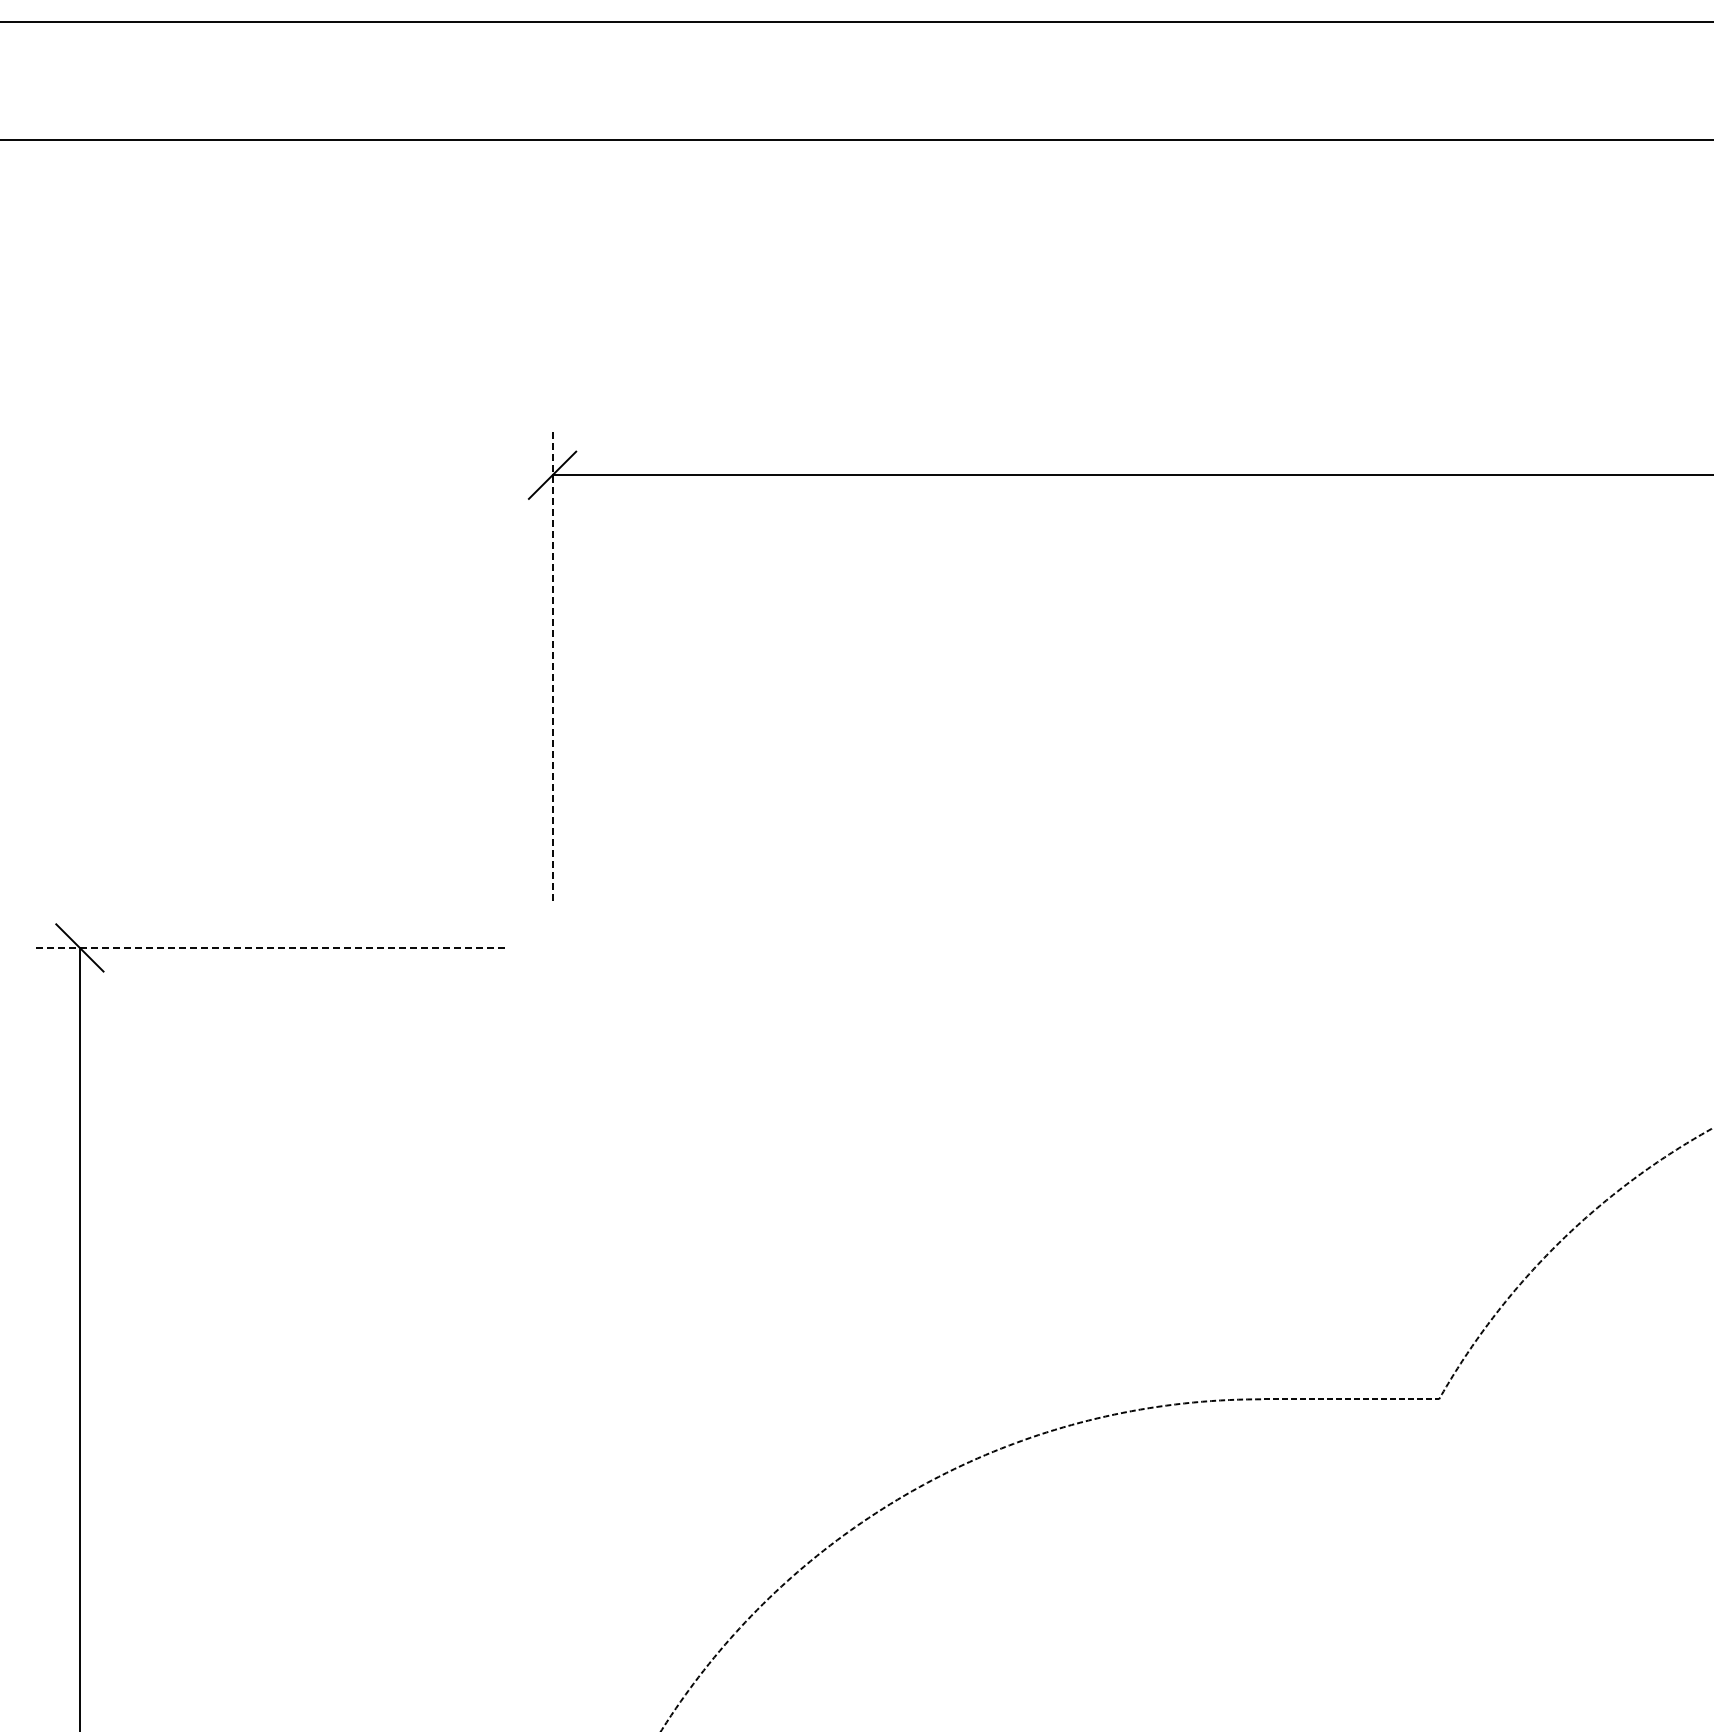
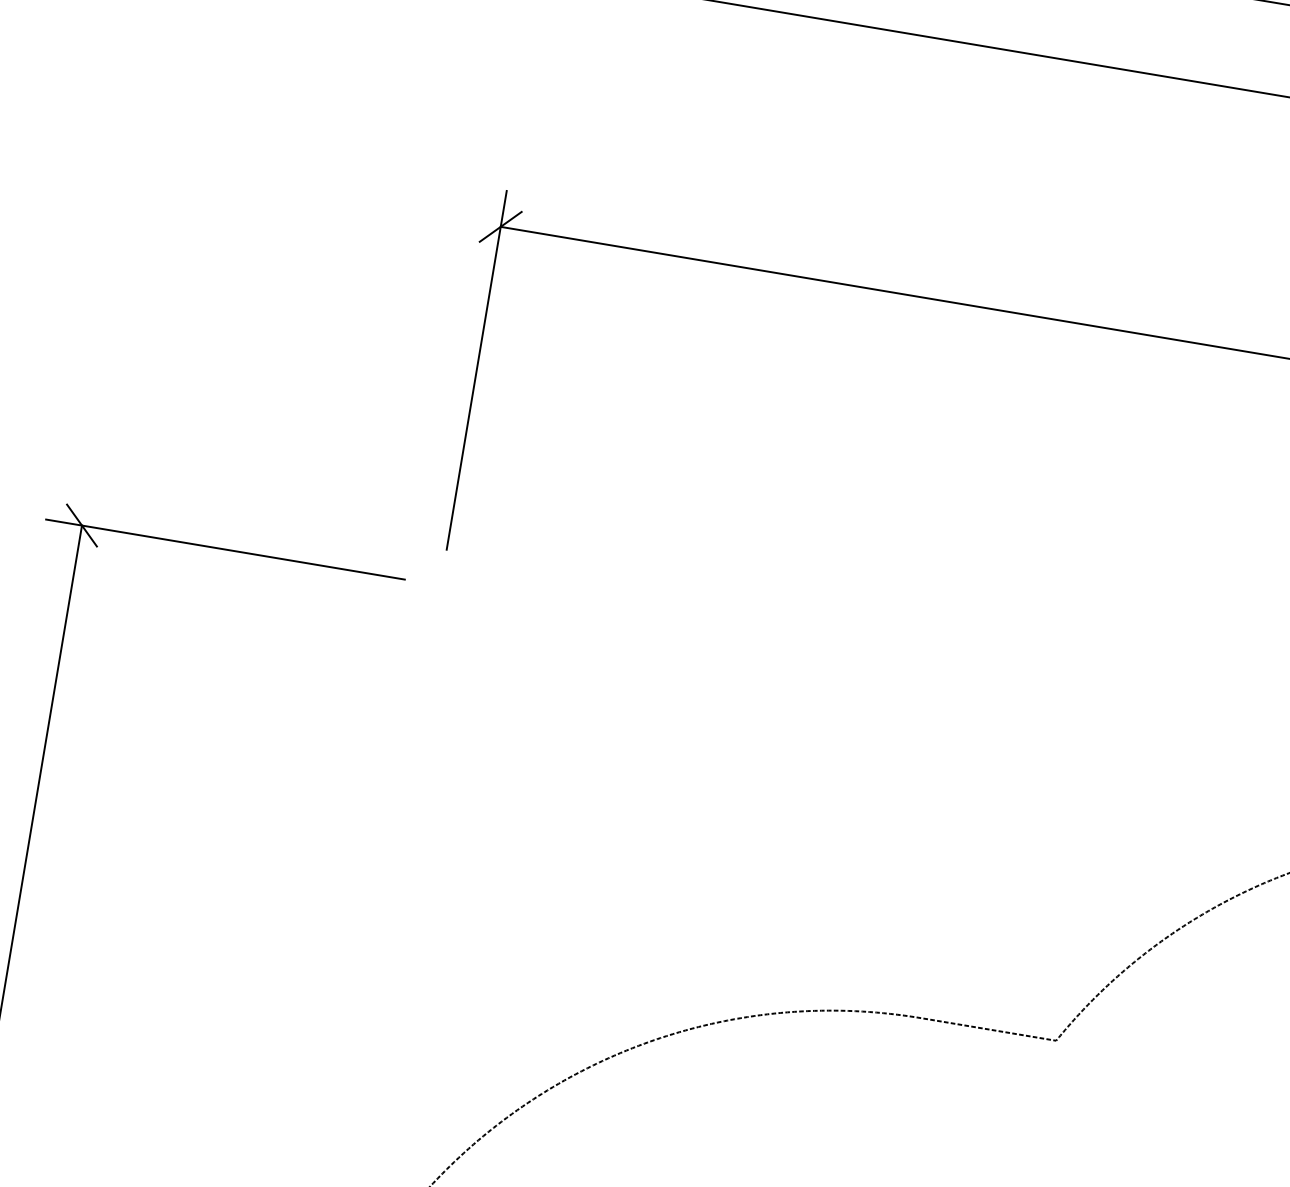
line: (552, 663) -> (476, 369), dashed -> solid
line: (268, 947) -> (225, 549), dashed -> solid

